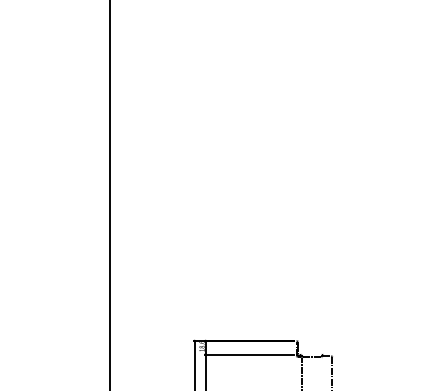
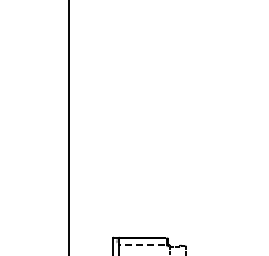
line: (248, 355) -> (141, 245), solid -> dashed

